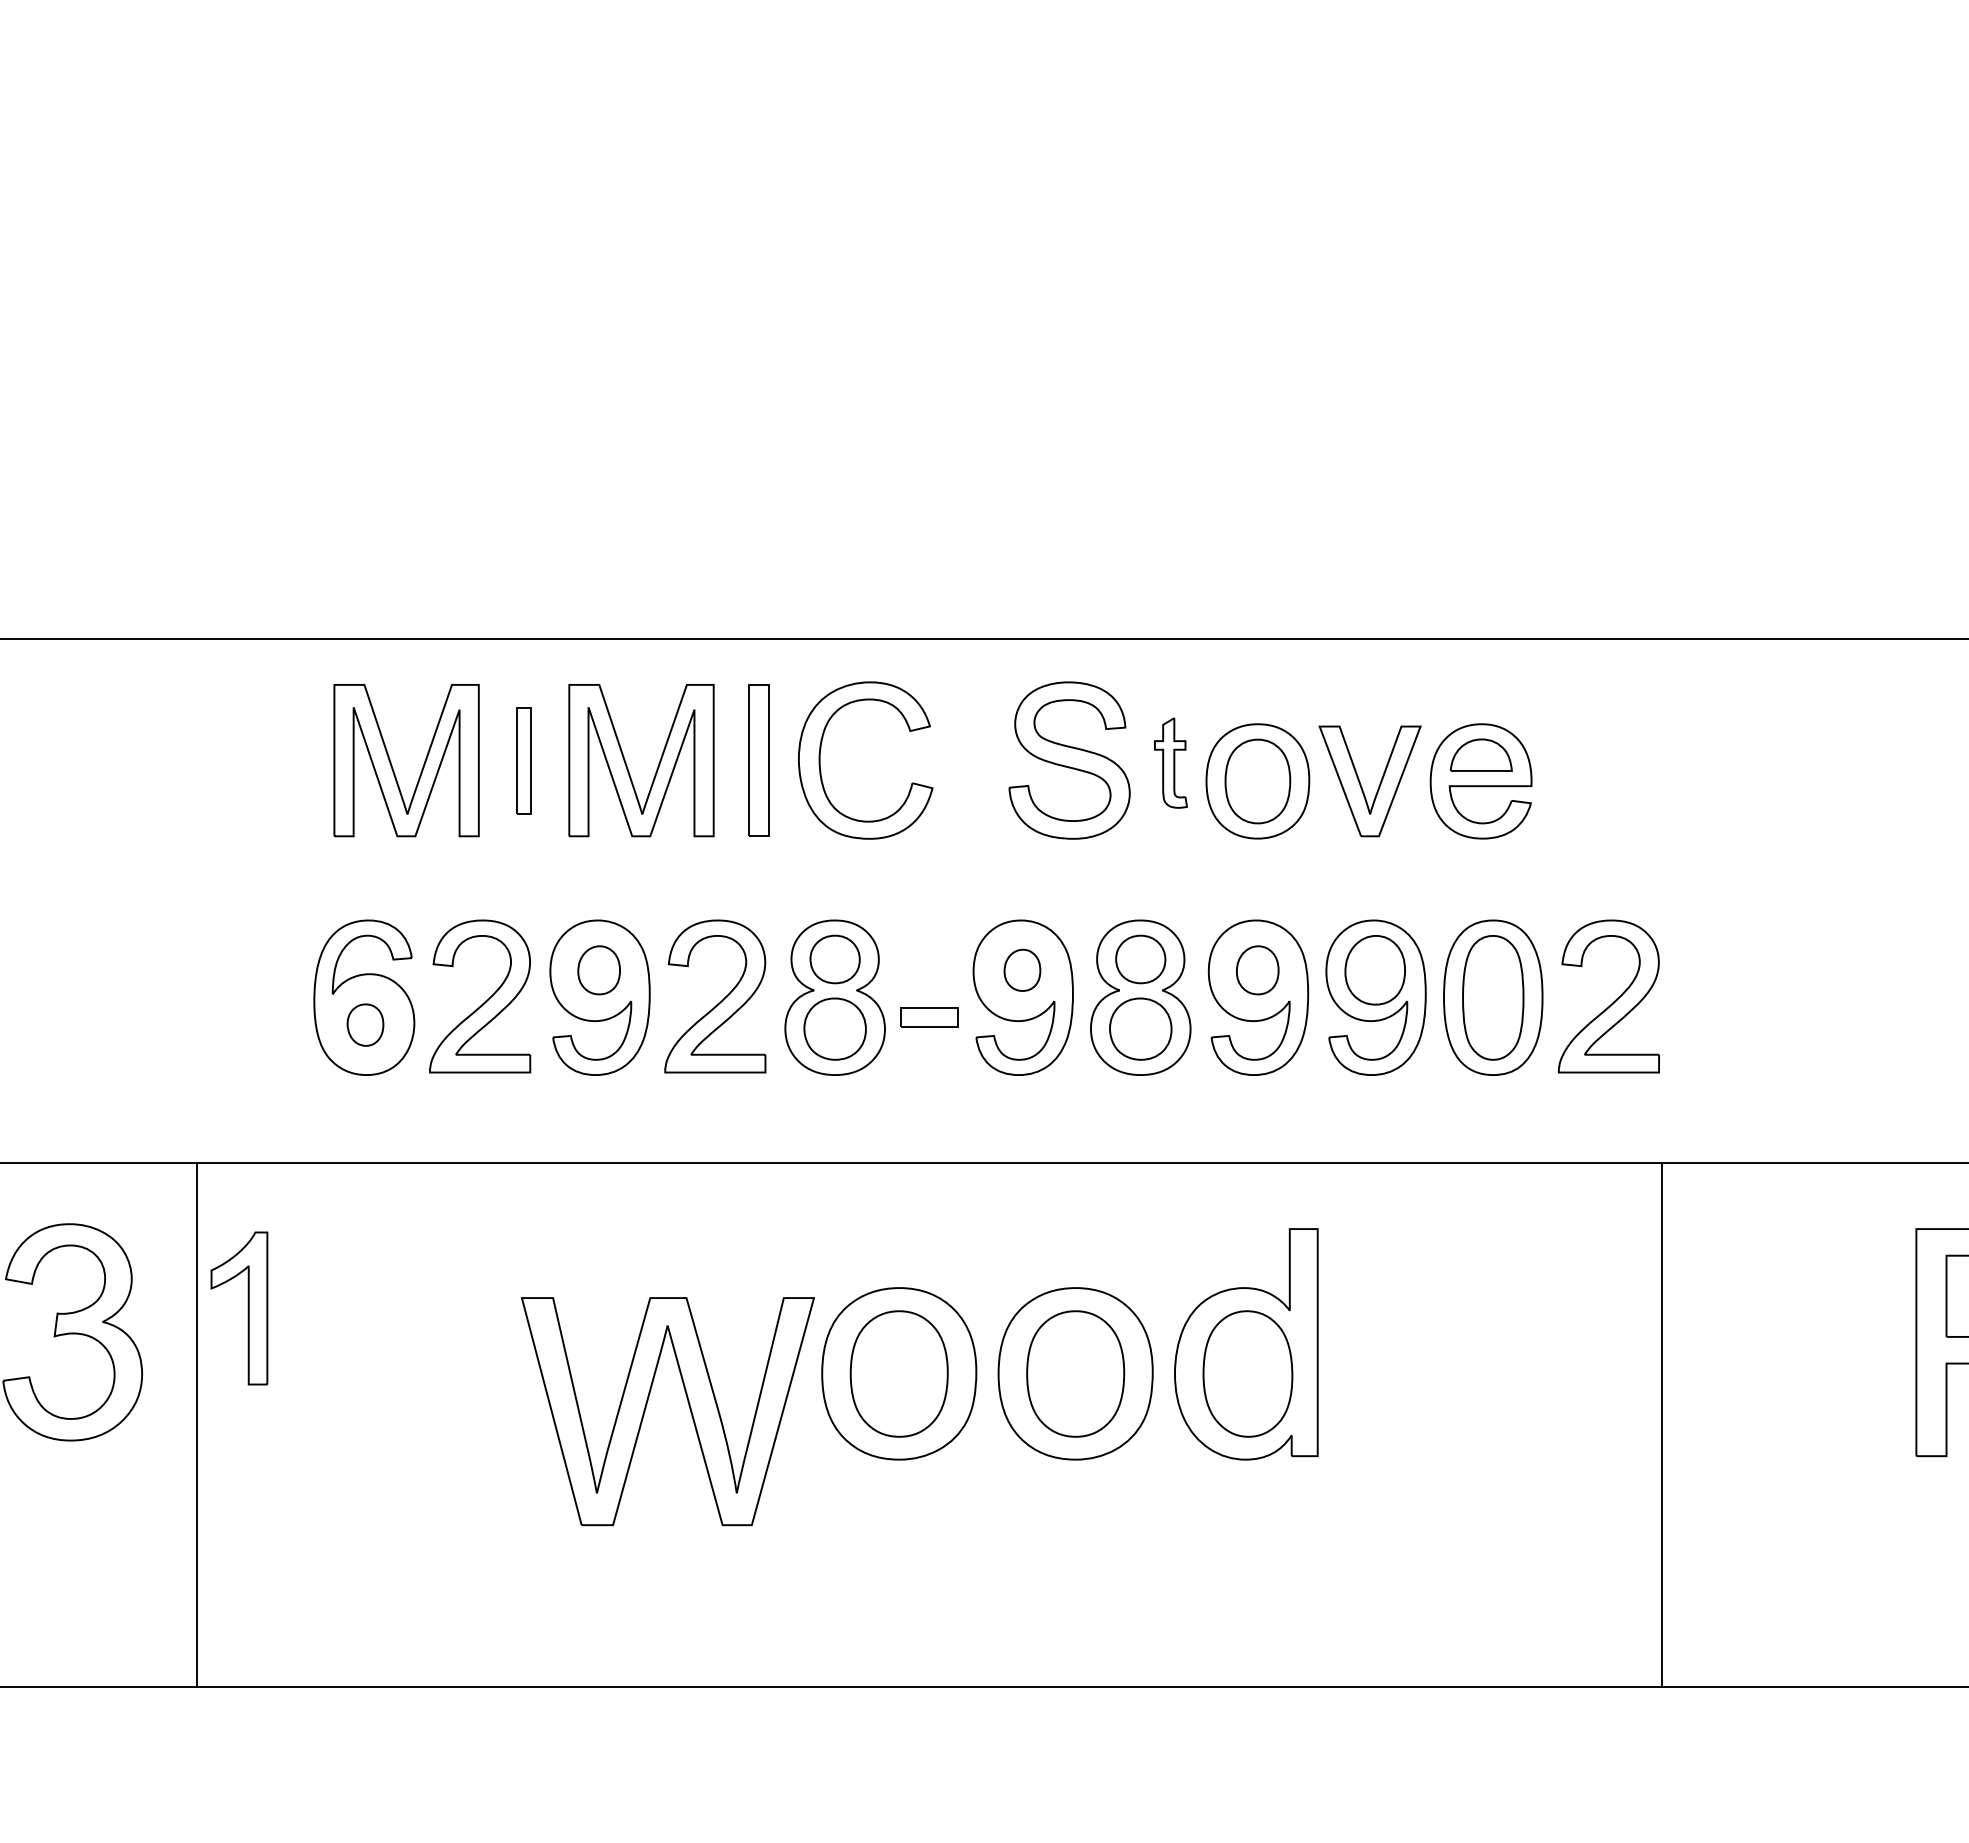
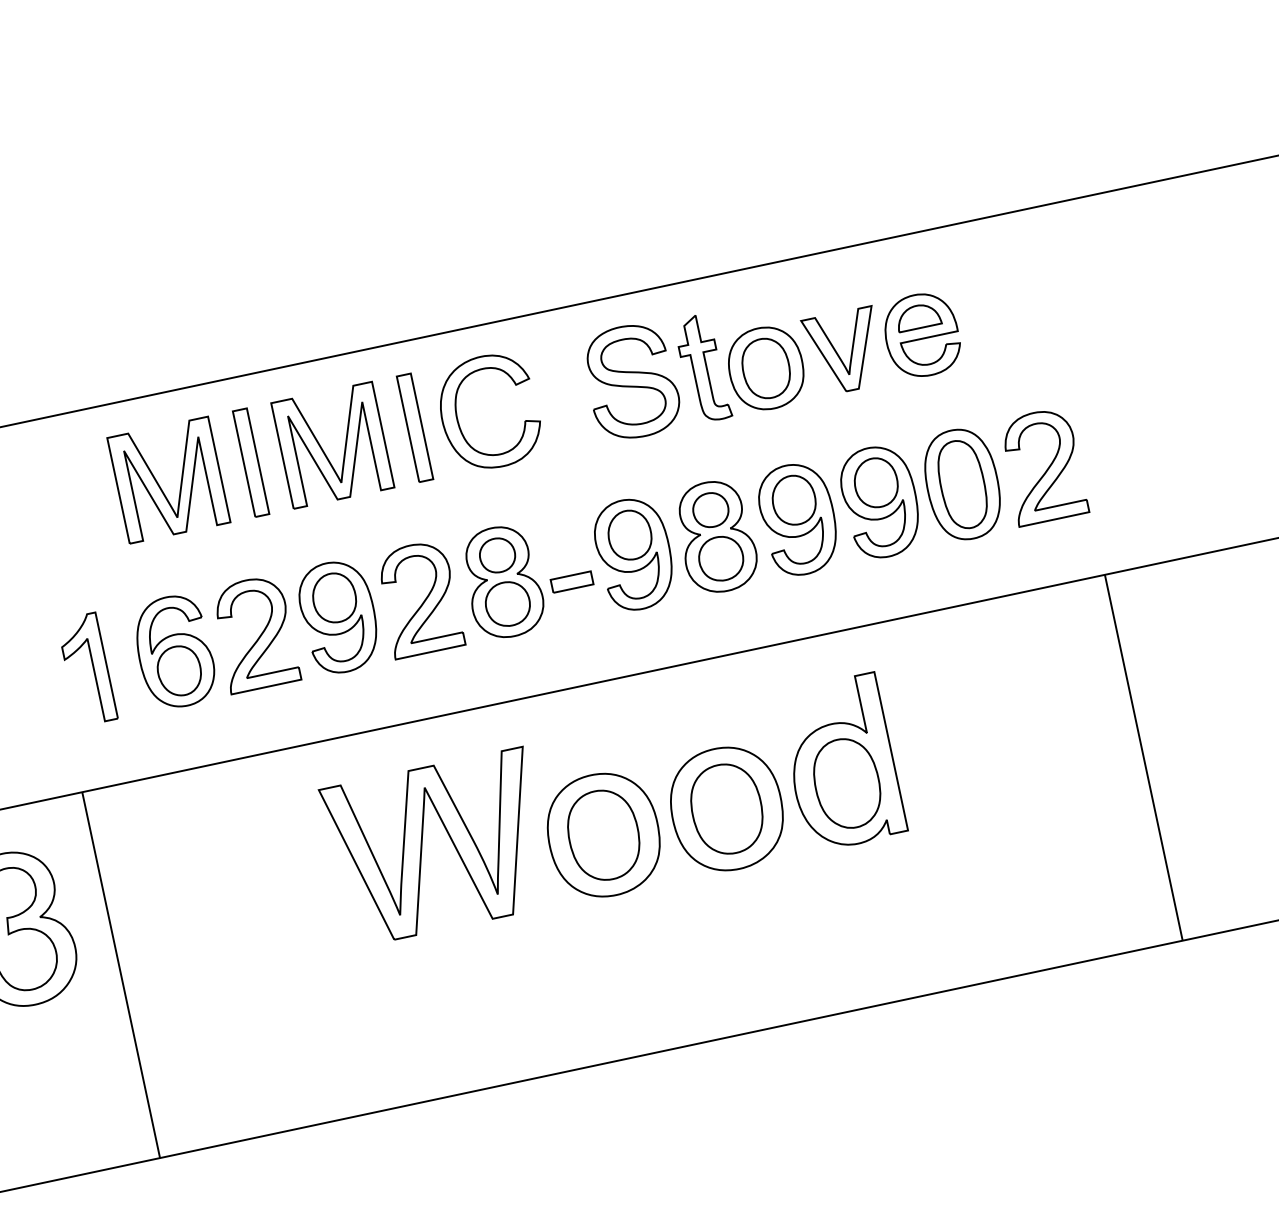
part: (523, 760) -> (250, 462), size x1.43
part: (1170, 762) -> (702, 368), size x1.67
part: (598, 970) -> (333, 598), size x1.43
part: (1022, 970) -> (629, 535), size x1.67
part: (1257, 970) -> (793, 500), size x1.43
part: (365, 1024) -> (179, 670), size x1.67
part: (247, 1308) -> (92, 668), moved
part: (647, 1404) -> (422, 845), moved

